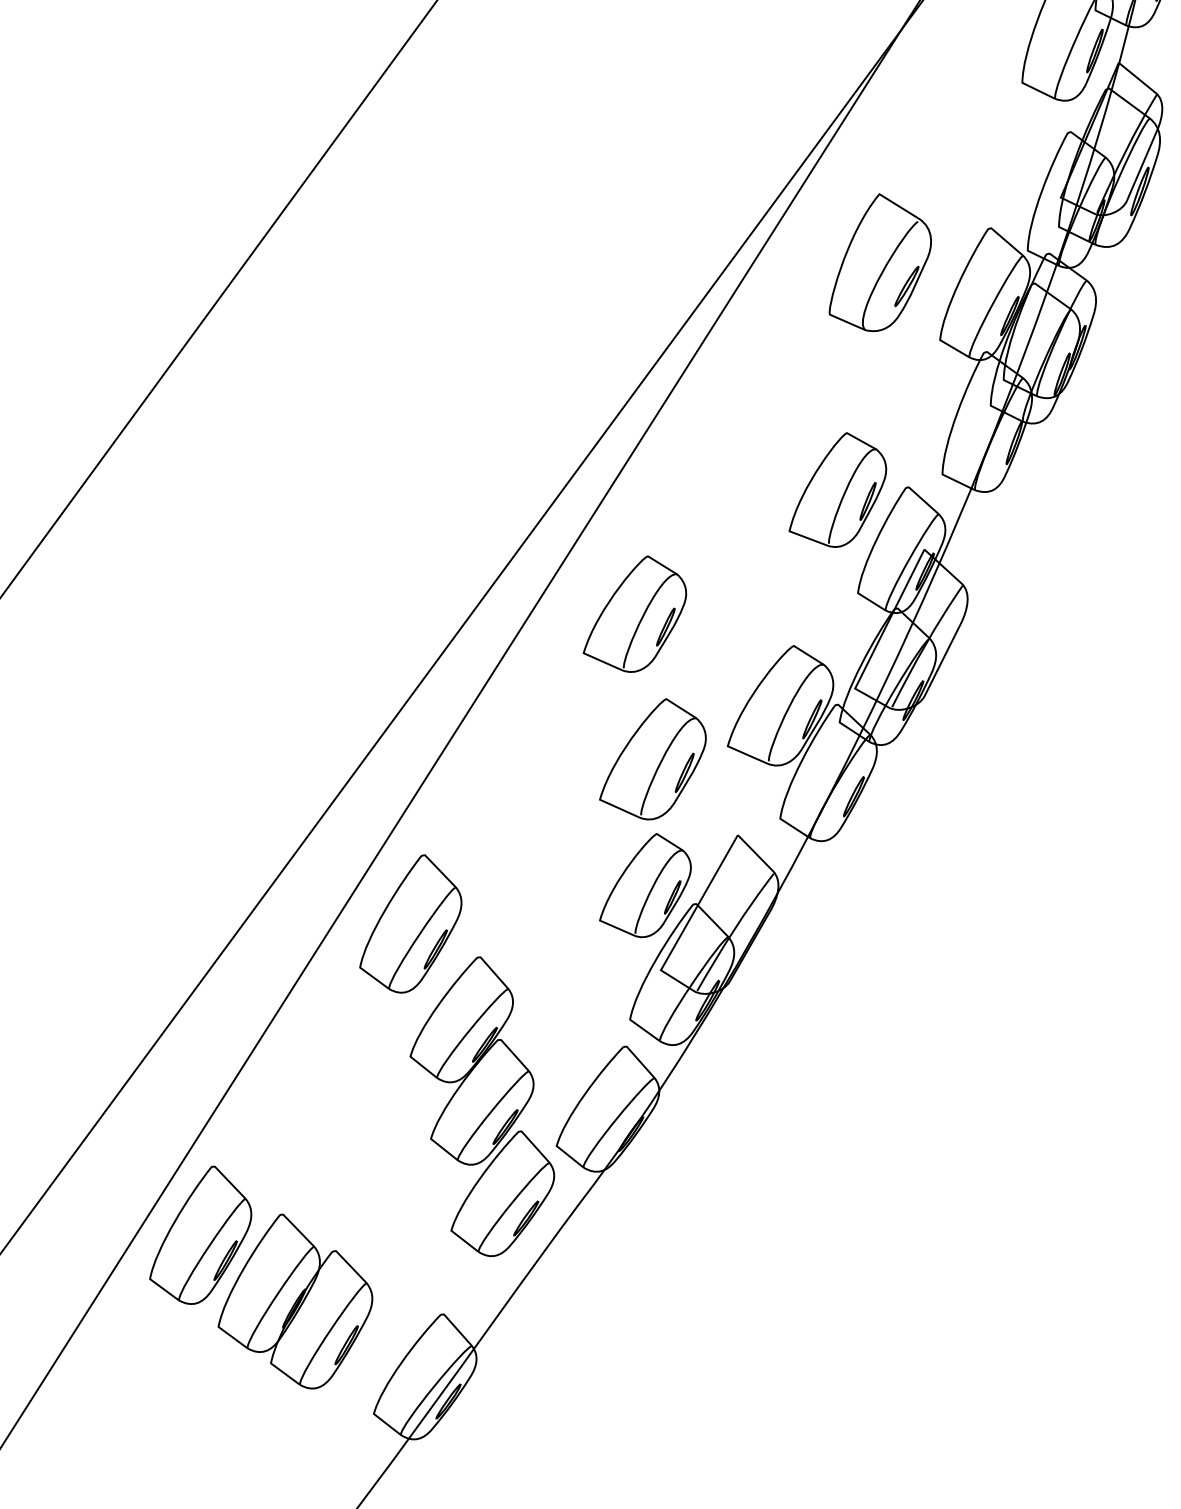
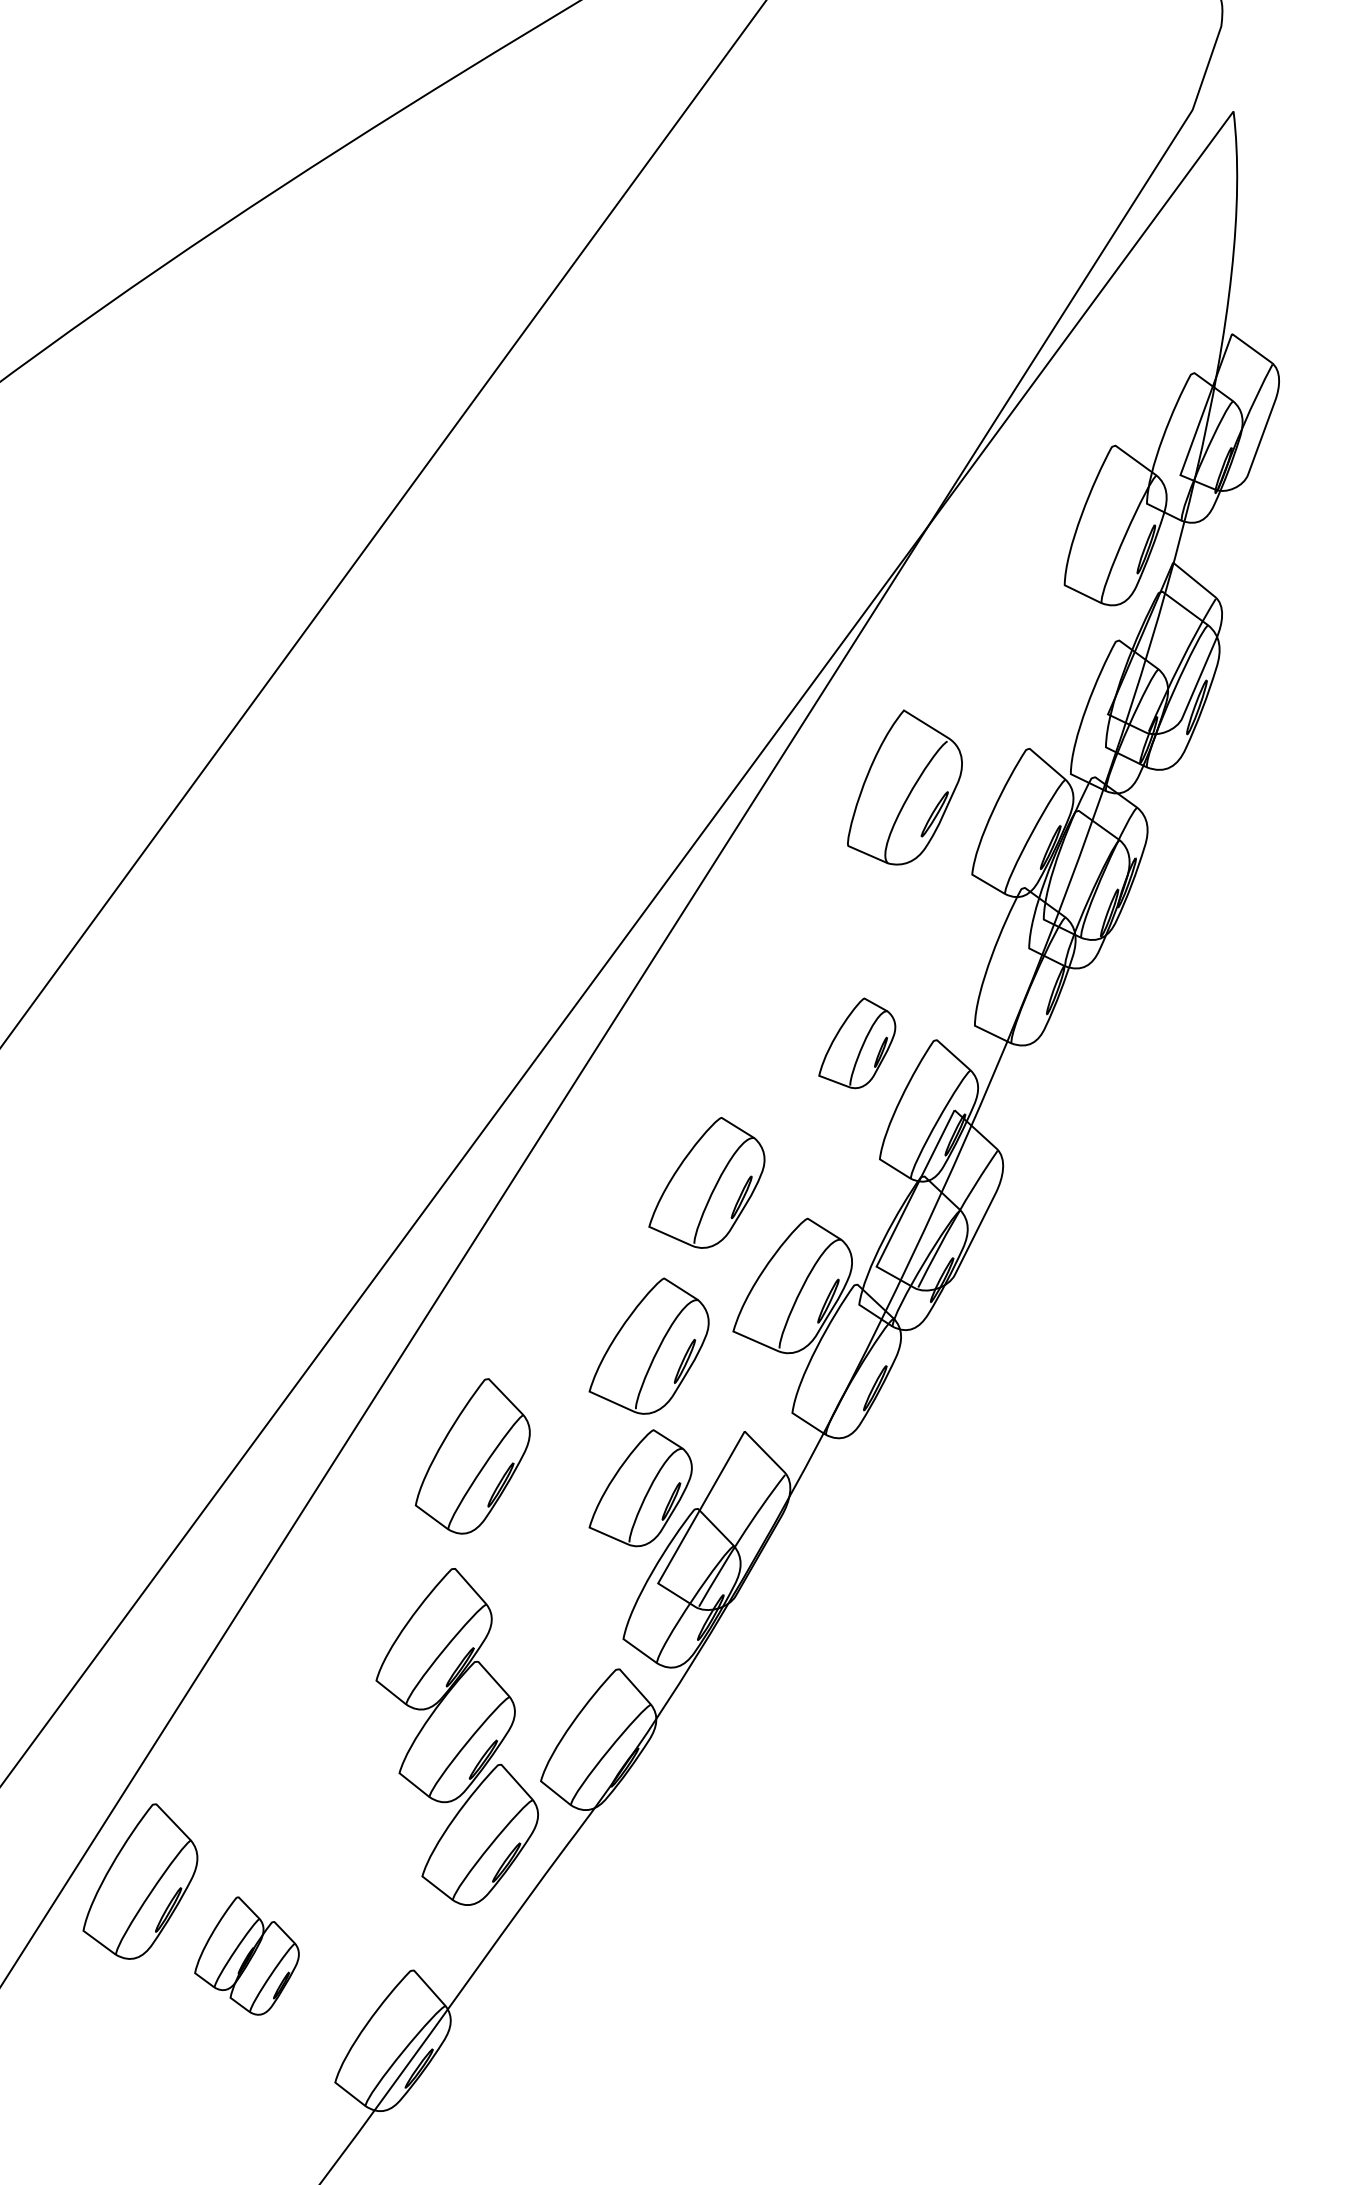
part: (838, 490) -> (857, 1043), size x0.7
part: (634, 613) -> (706, 1182), moved
part: (410, 924) -> (472, 1456), moved
part: (294, 1301) -> (246, 1955), size x0.6

